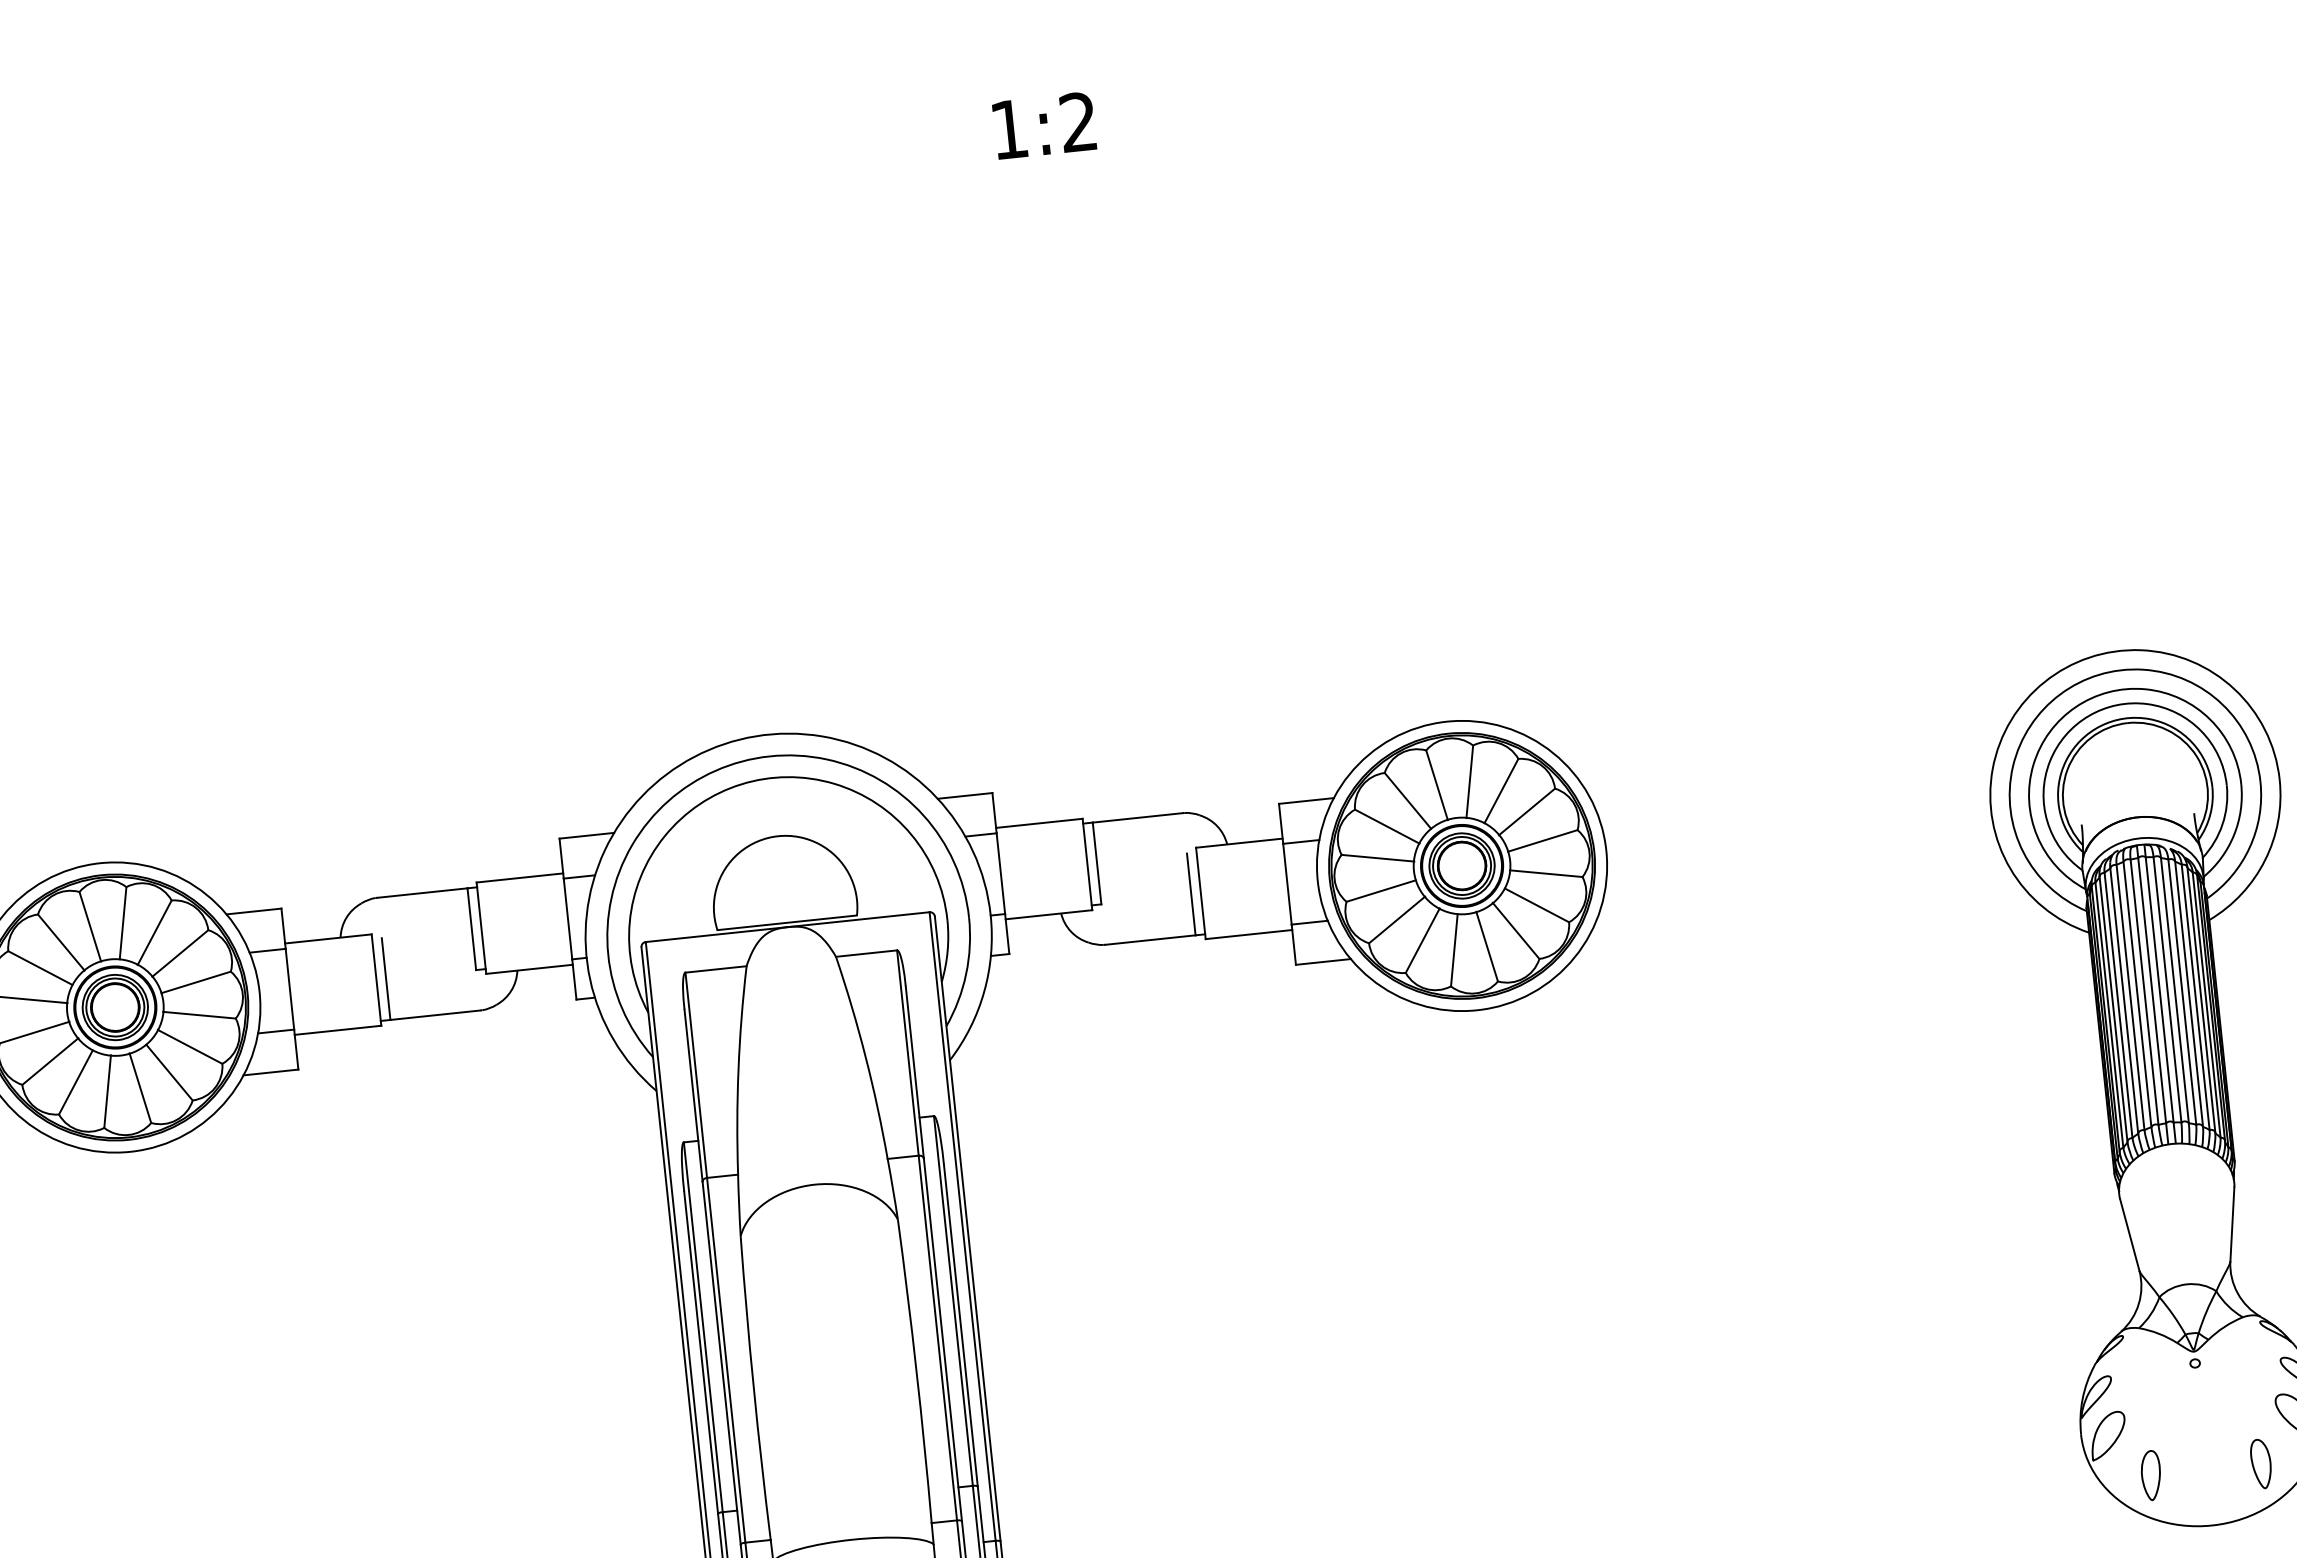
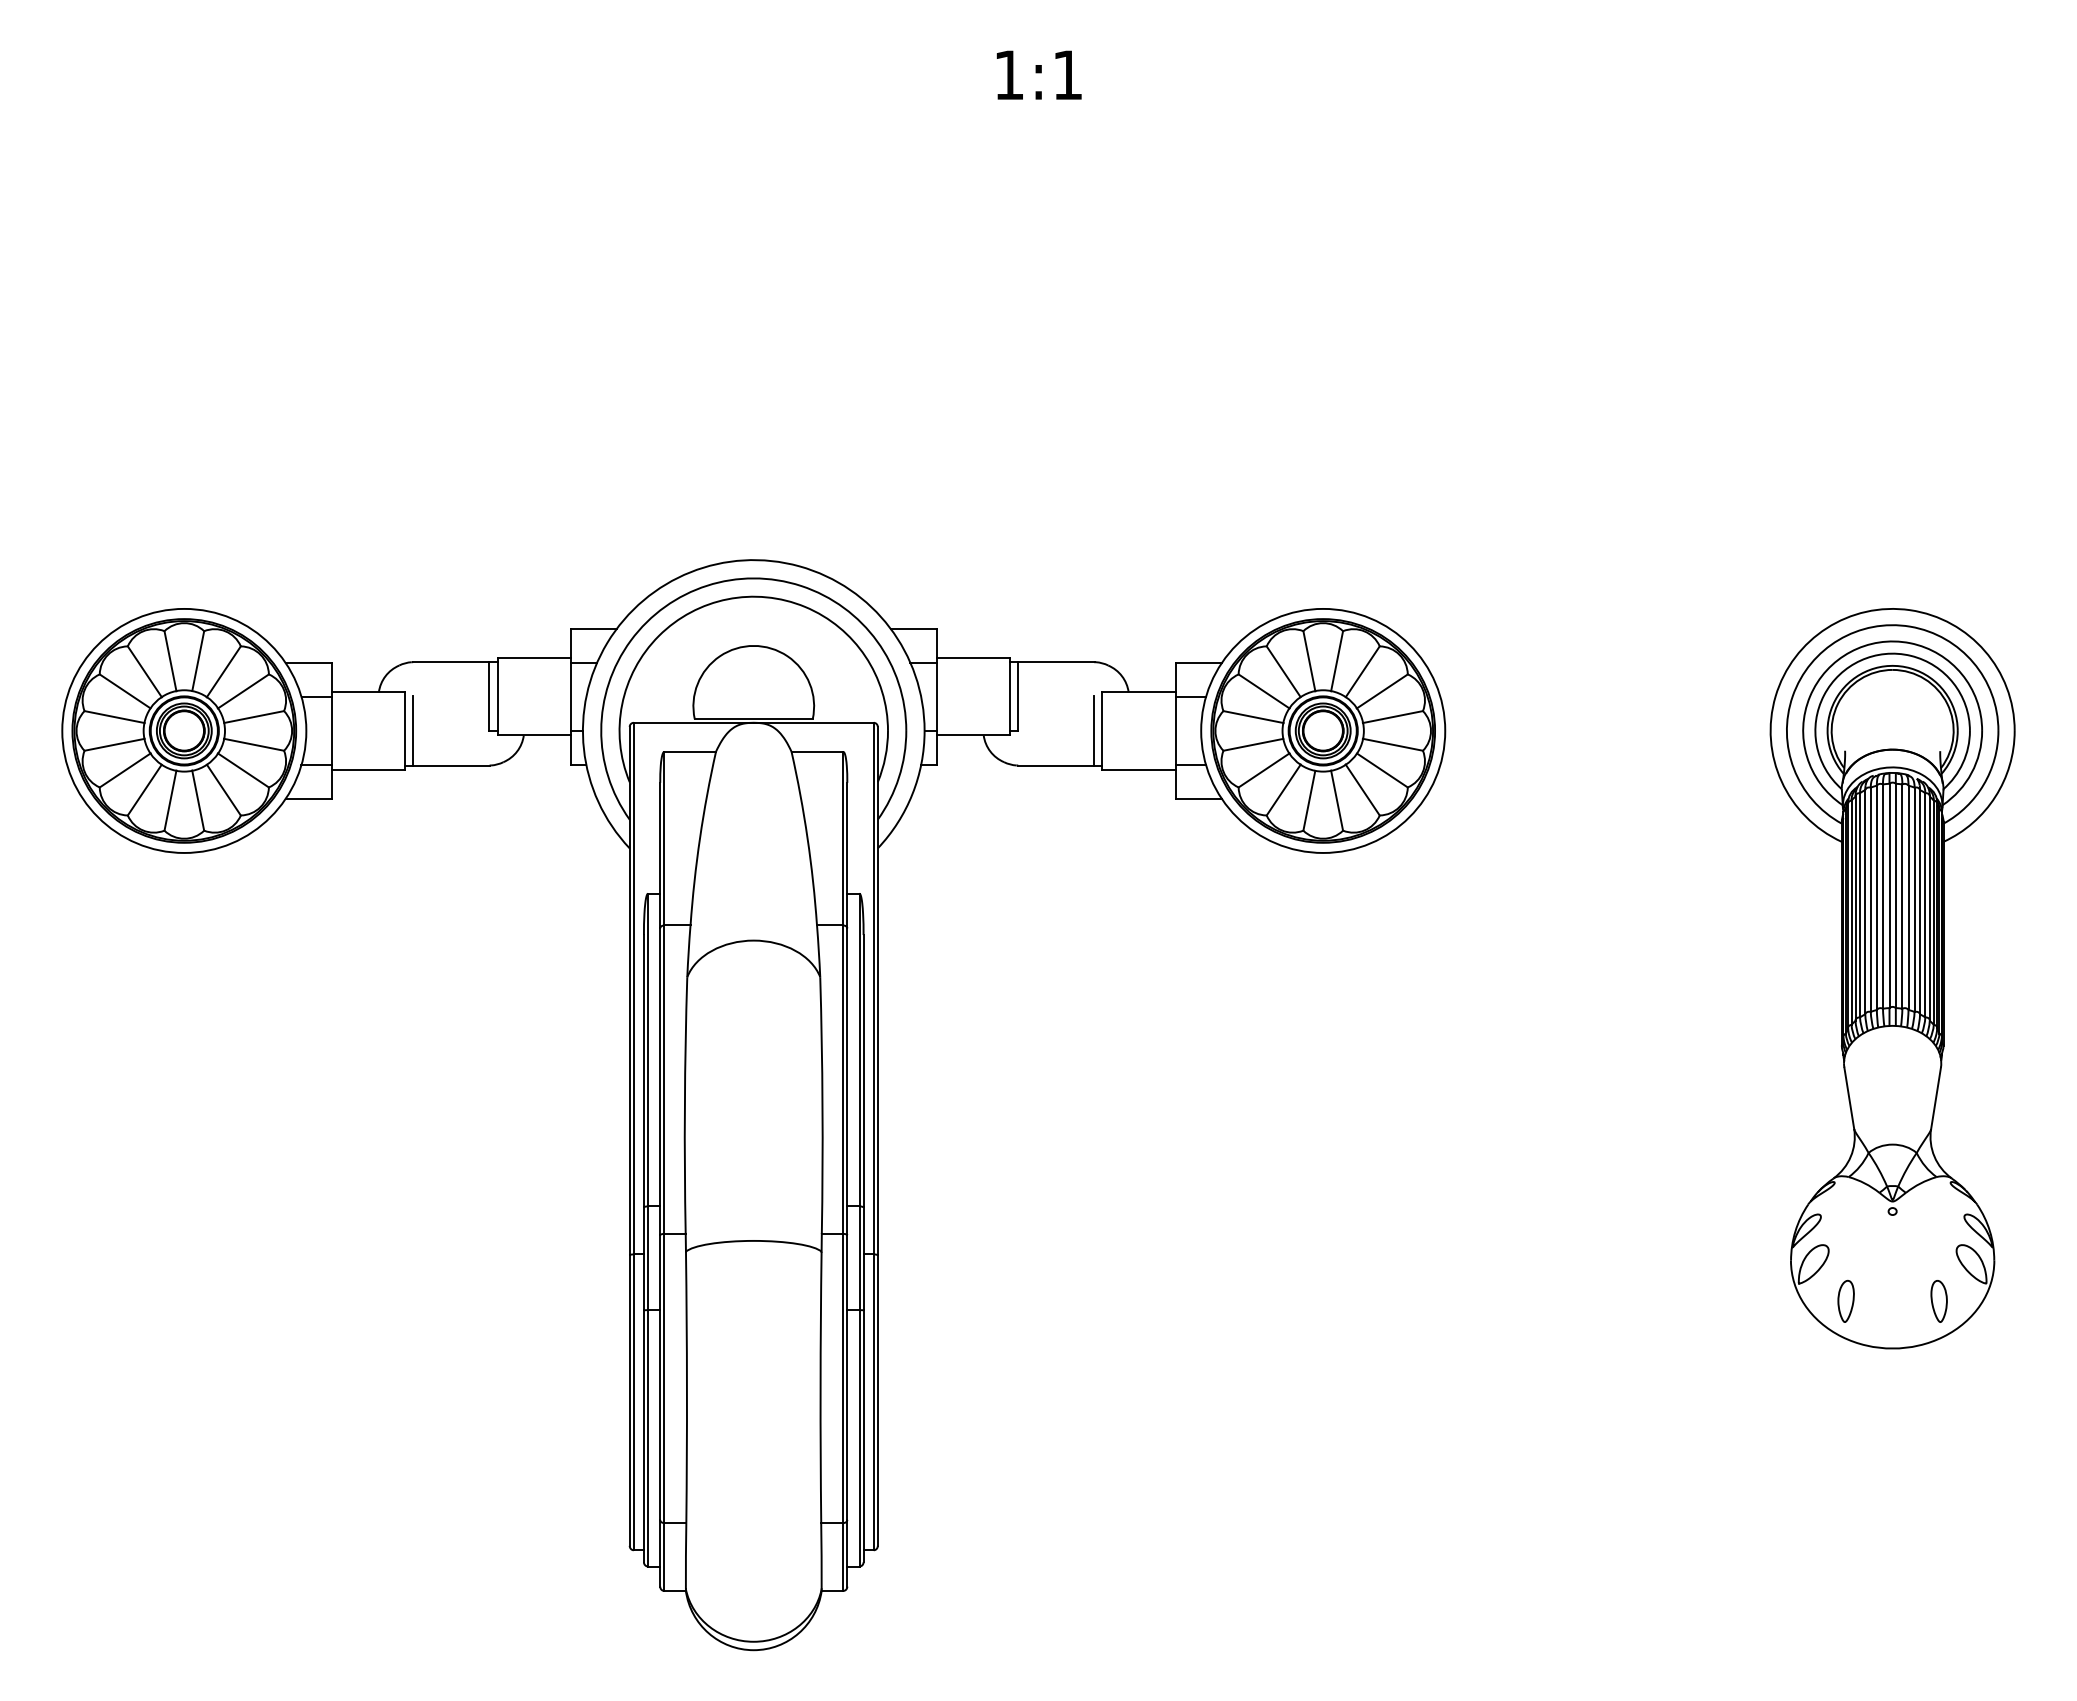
text: (1078, 121) -> (1067, 74), 1:2 -> 1:1

